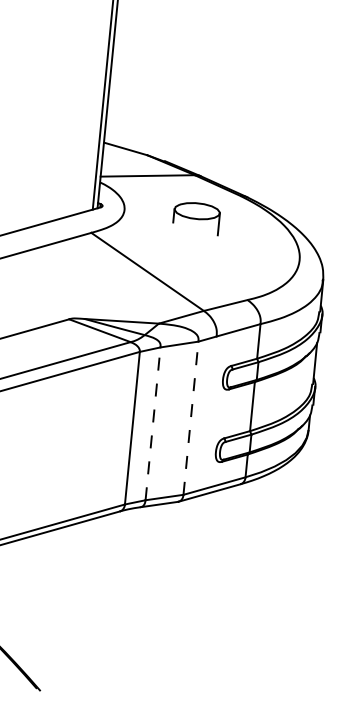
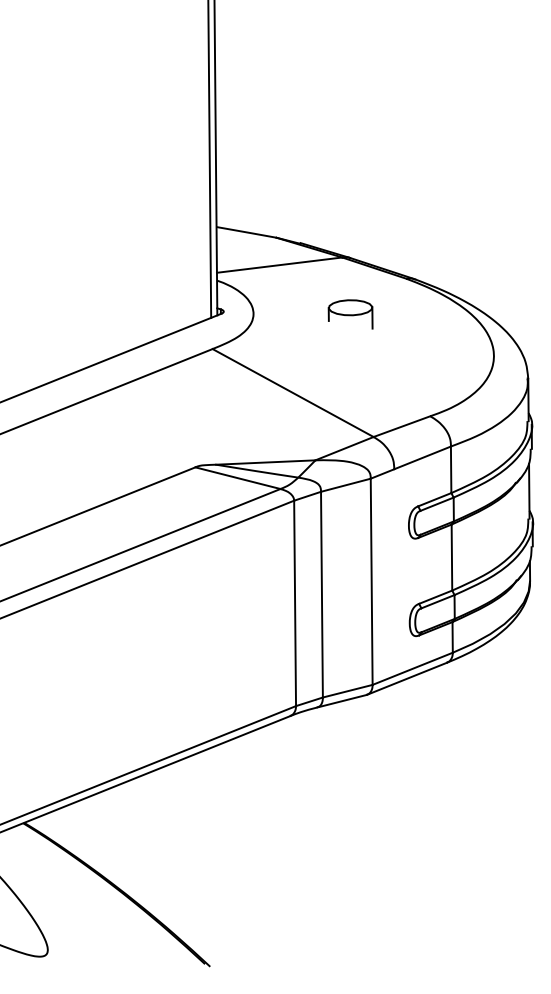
part: (196, 218) -> (350, 314), size x0.71
line: (190, 418) -> (371, 581), dashed -> solid
line: (152, 423) -> (321, 594), dashed -> solid

